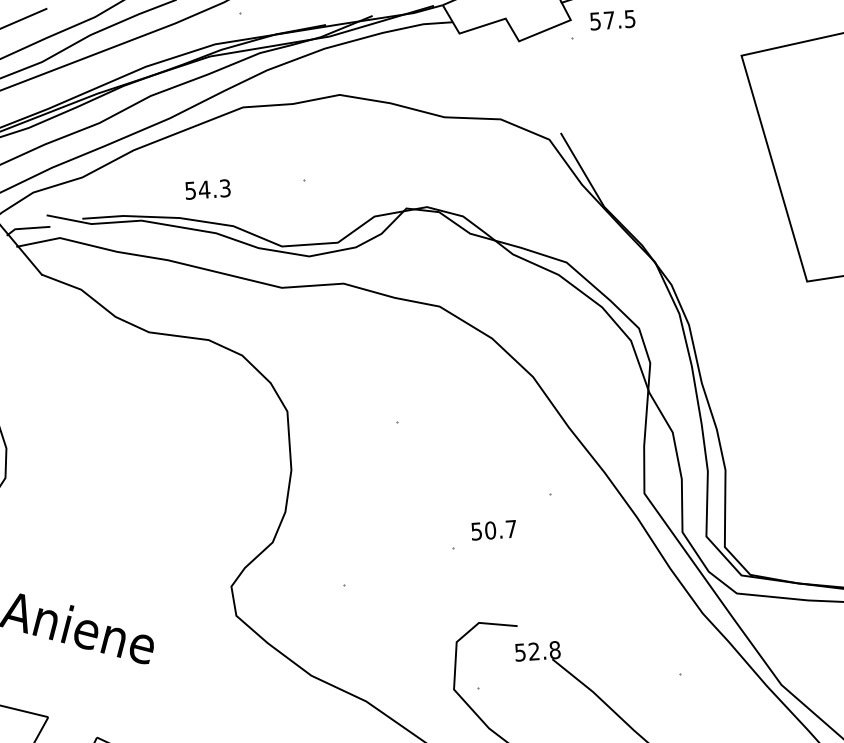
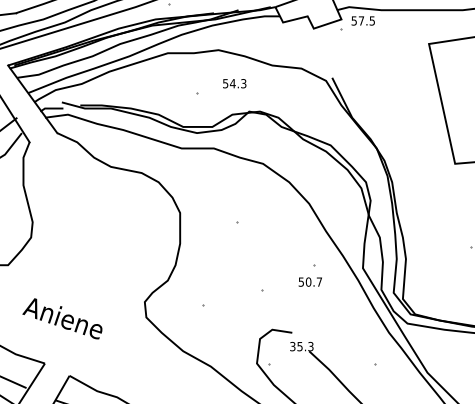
text: (207, 189) -> (234, 83), moved
text: (492, 529) -> (309, 281), moved
text: (536, 651) -> (301, 346), 52.8 -> 35.3

